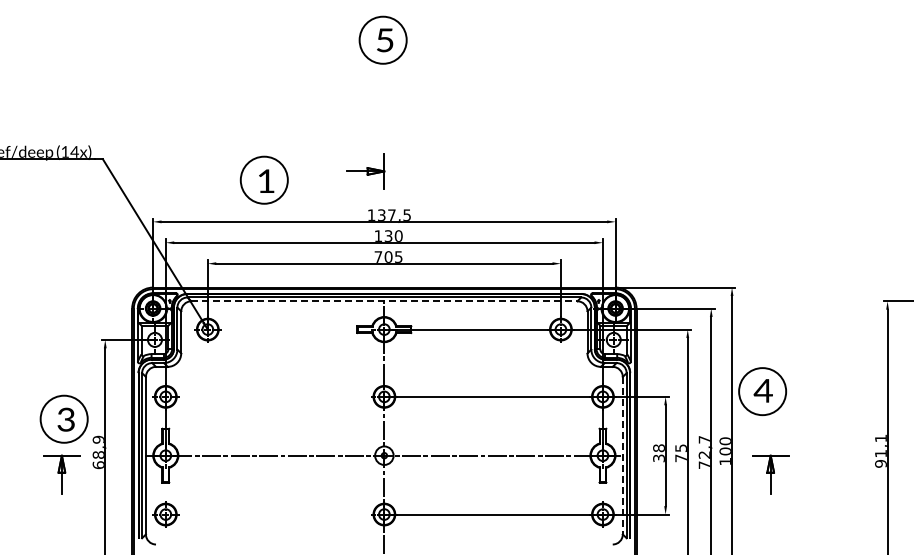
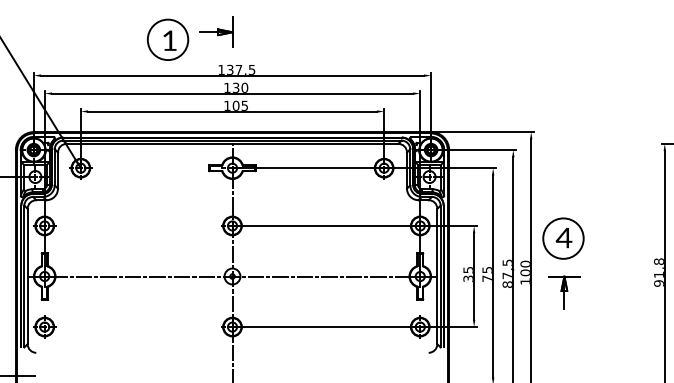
part: (263, 179) -> (167, 39), moved
text: (378, 256) -> (227, 105), 705 -> 105
line: (384, 301) -> (232, 144), dashed -> solid
part: (762, 391) -> (563, 238), moved
text: (880, 438) -> (658, 261), 91,1 -> 91,8
text: (658, 448) -> (468, 270), 38 -> 35
text: (703, 452) -> (506, 273), 72,7 -> 87,5
line: (622, 455) -> (437, 276), dashed -> solid

